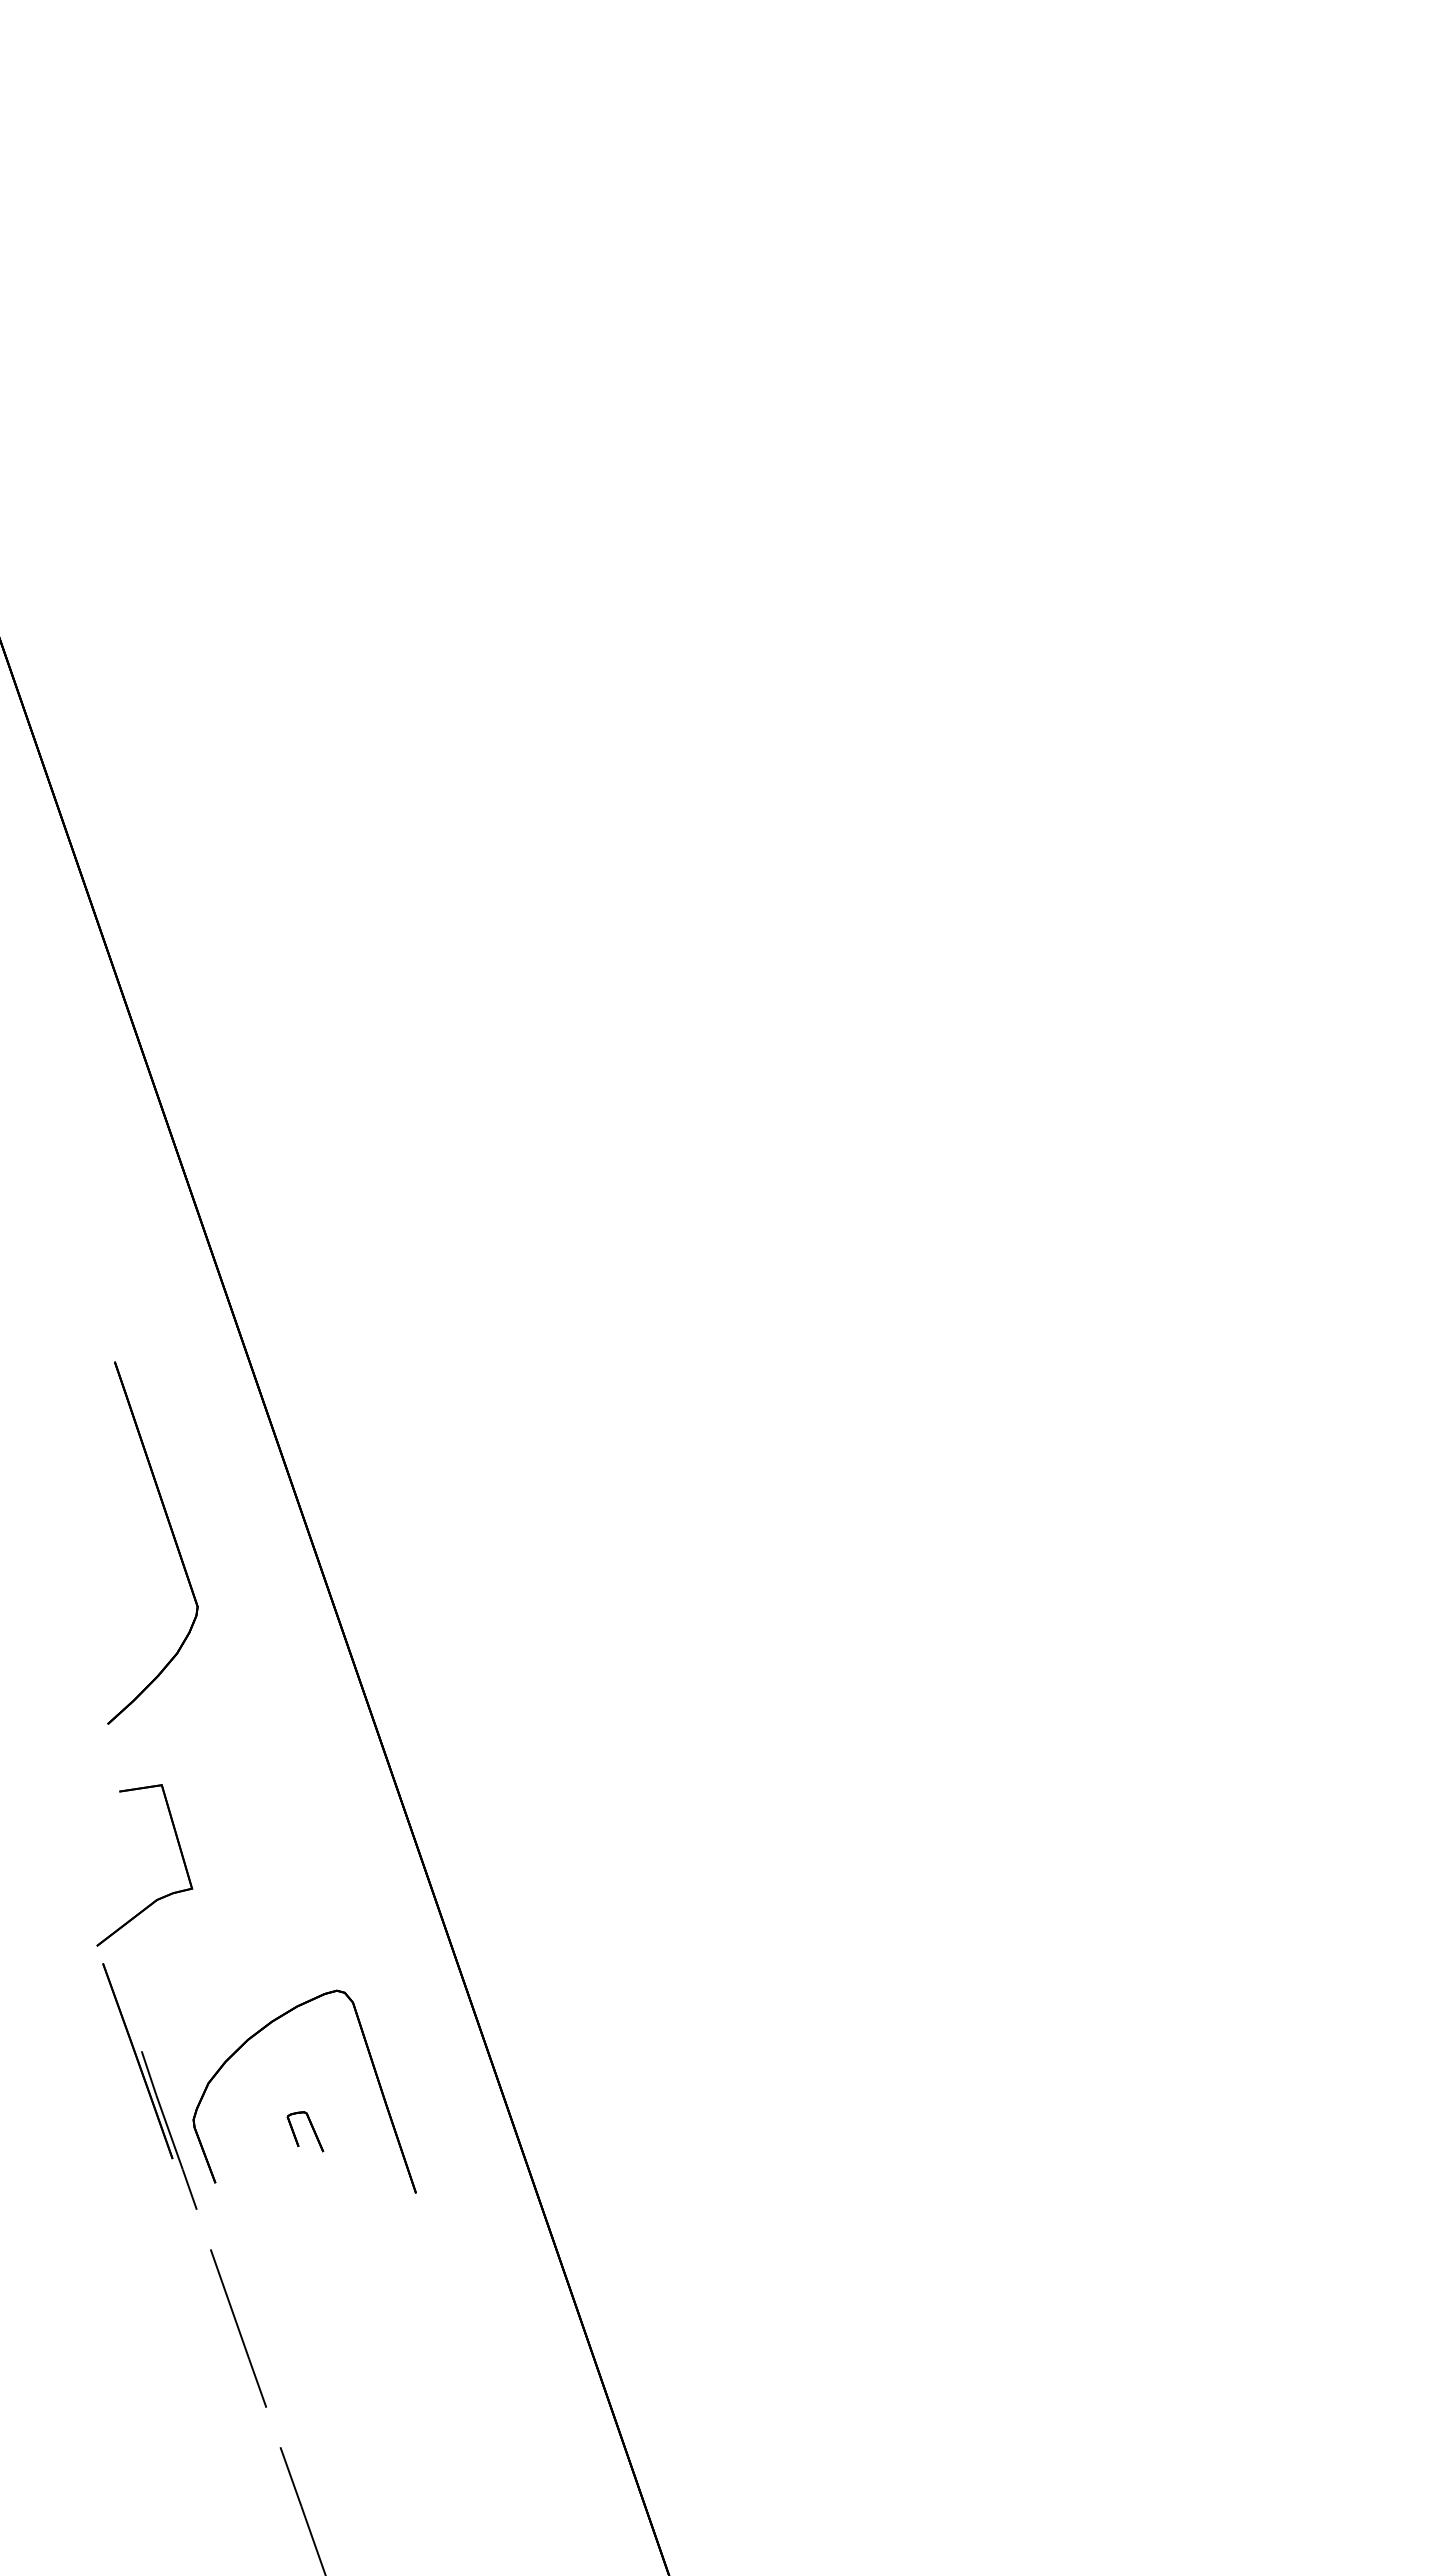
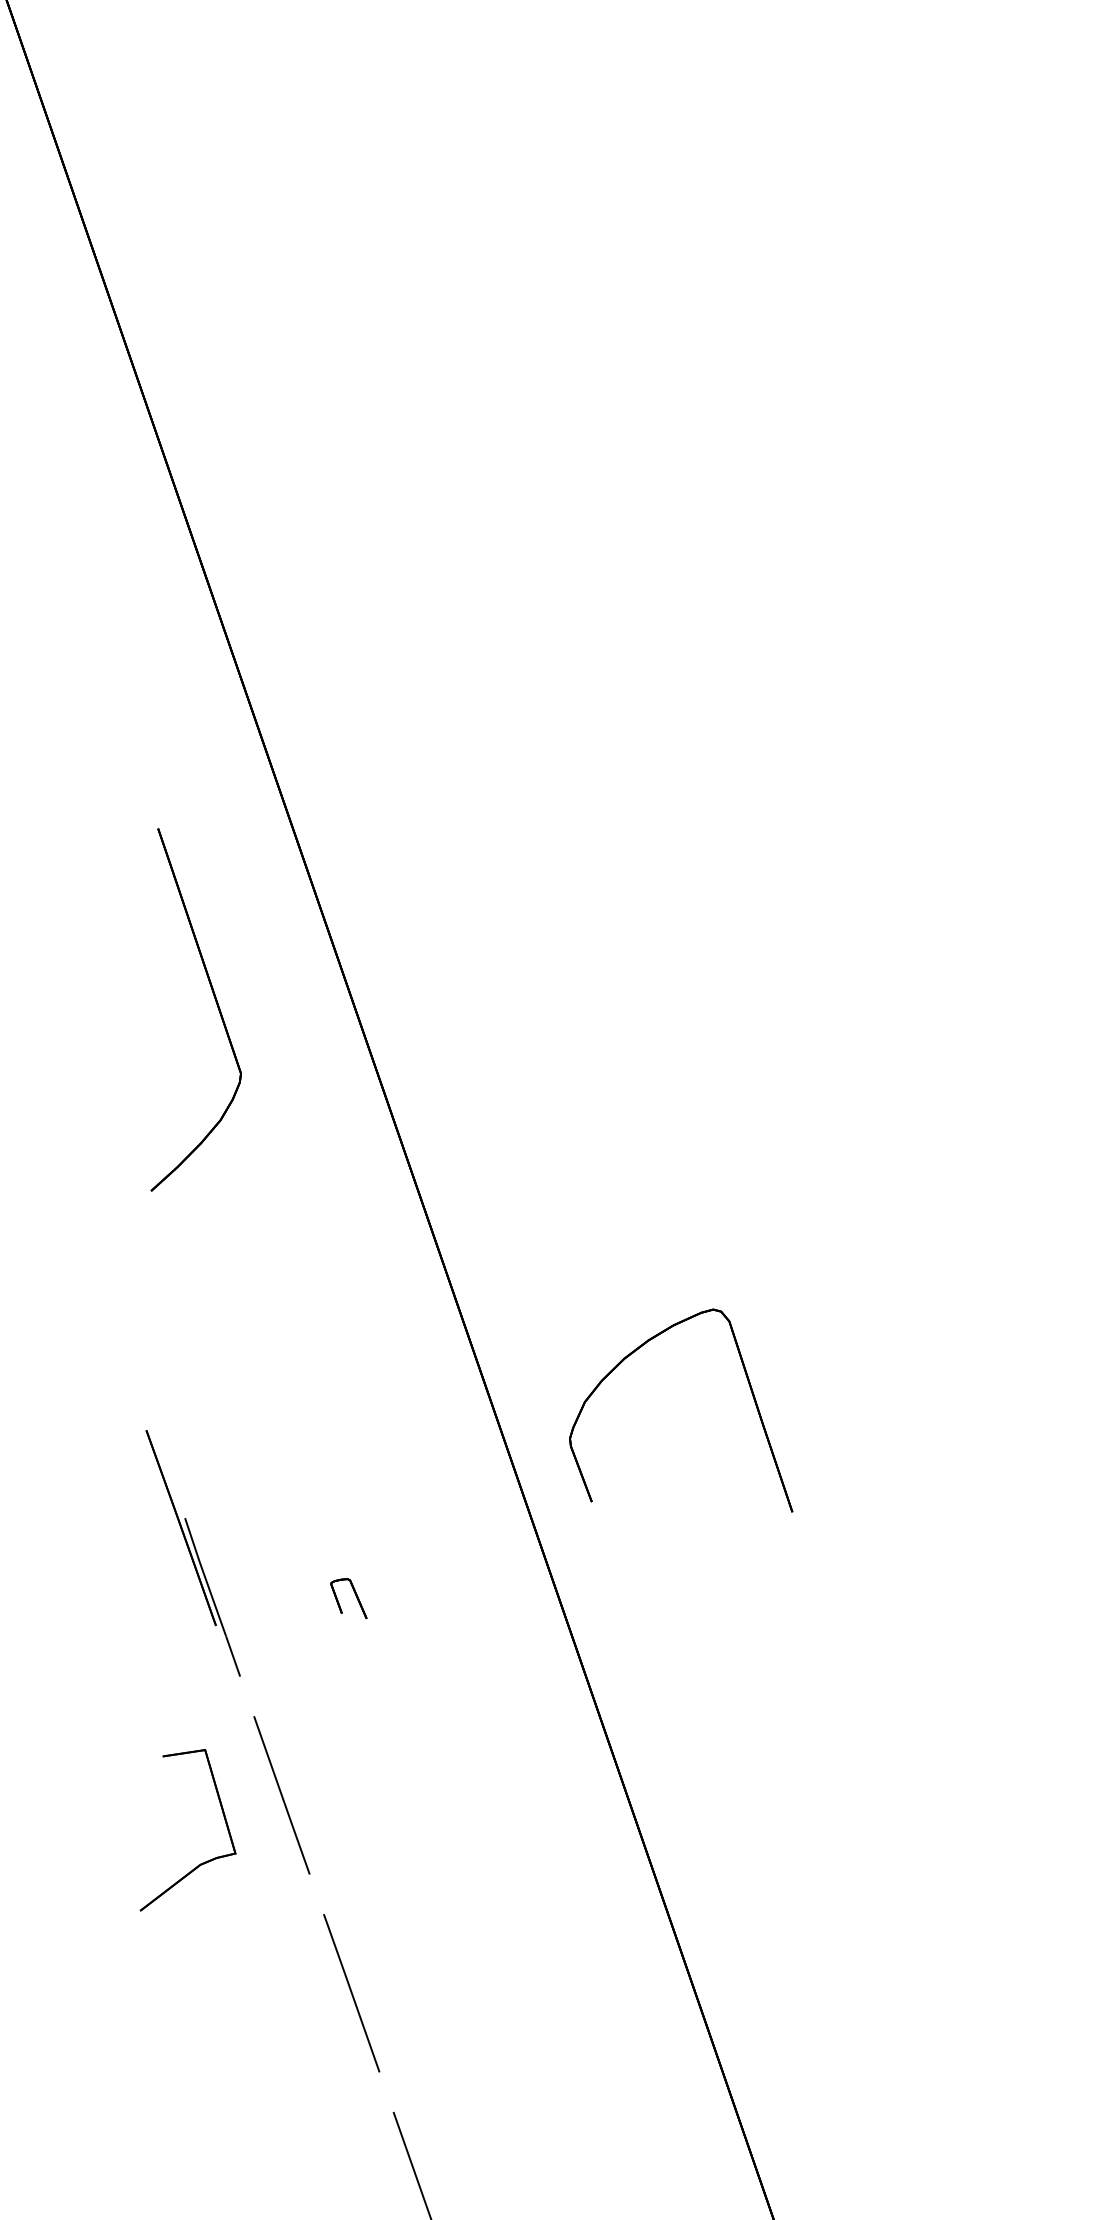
part: (159, 1897) -> (202, 1862), moved
part: (373, 2069) -> (749, 1388), moved

